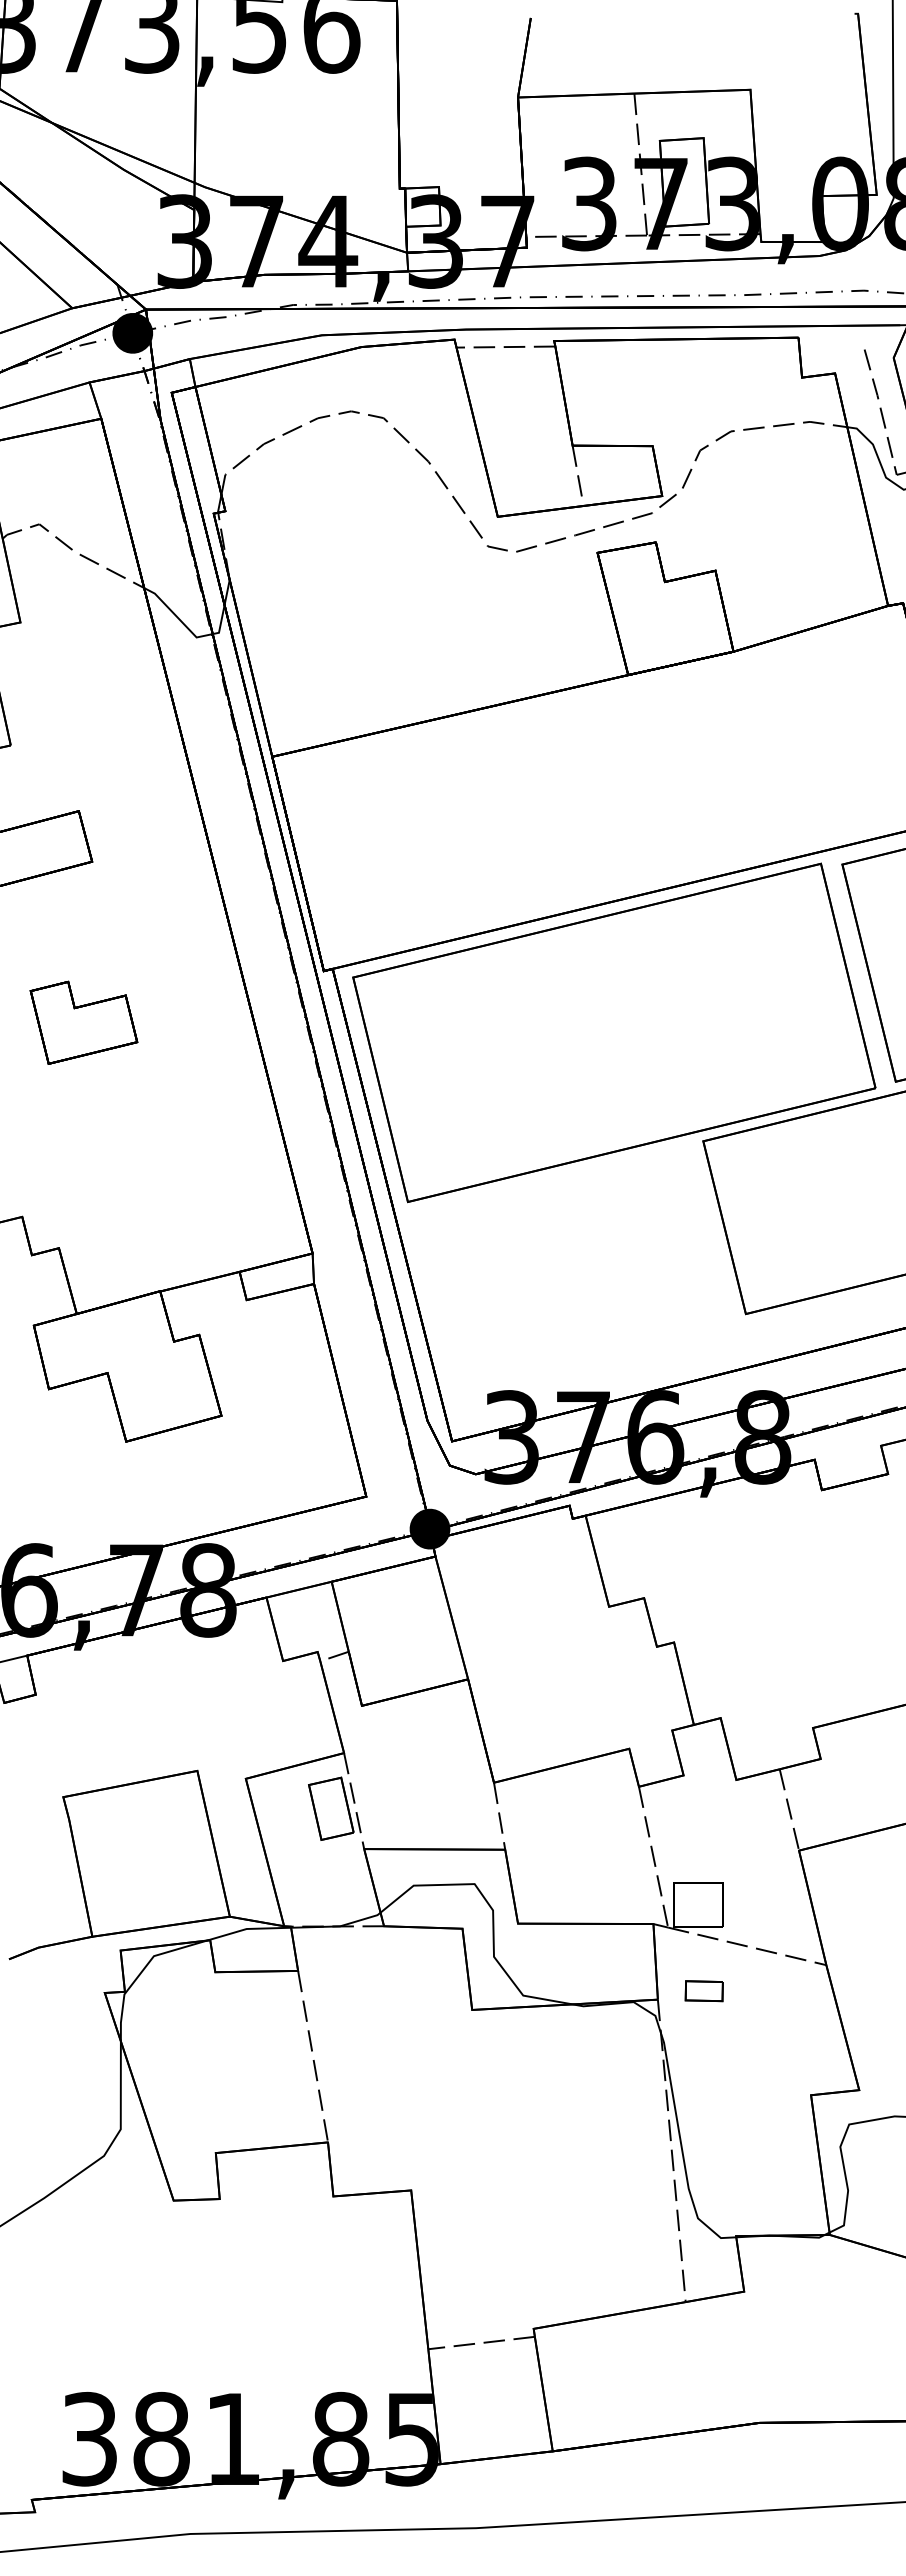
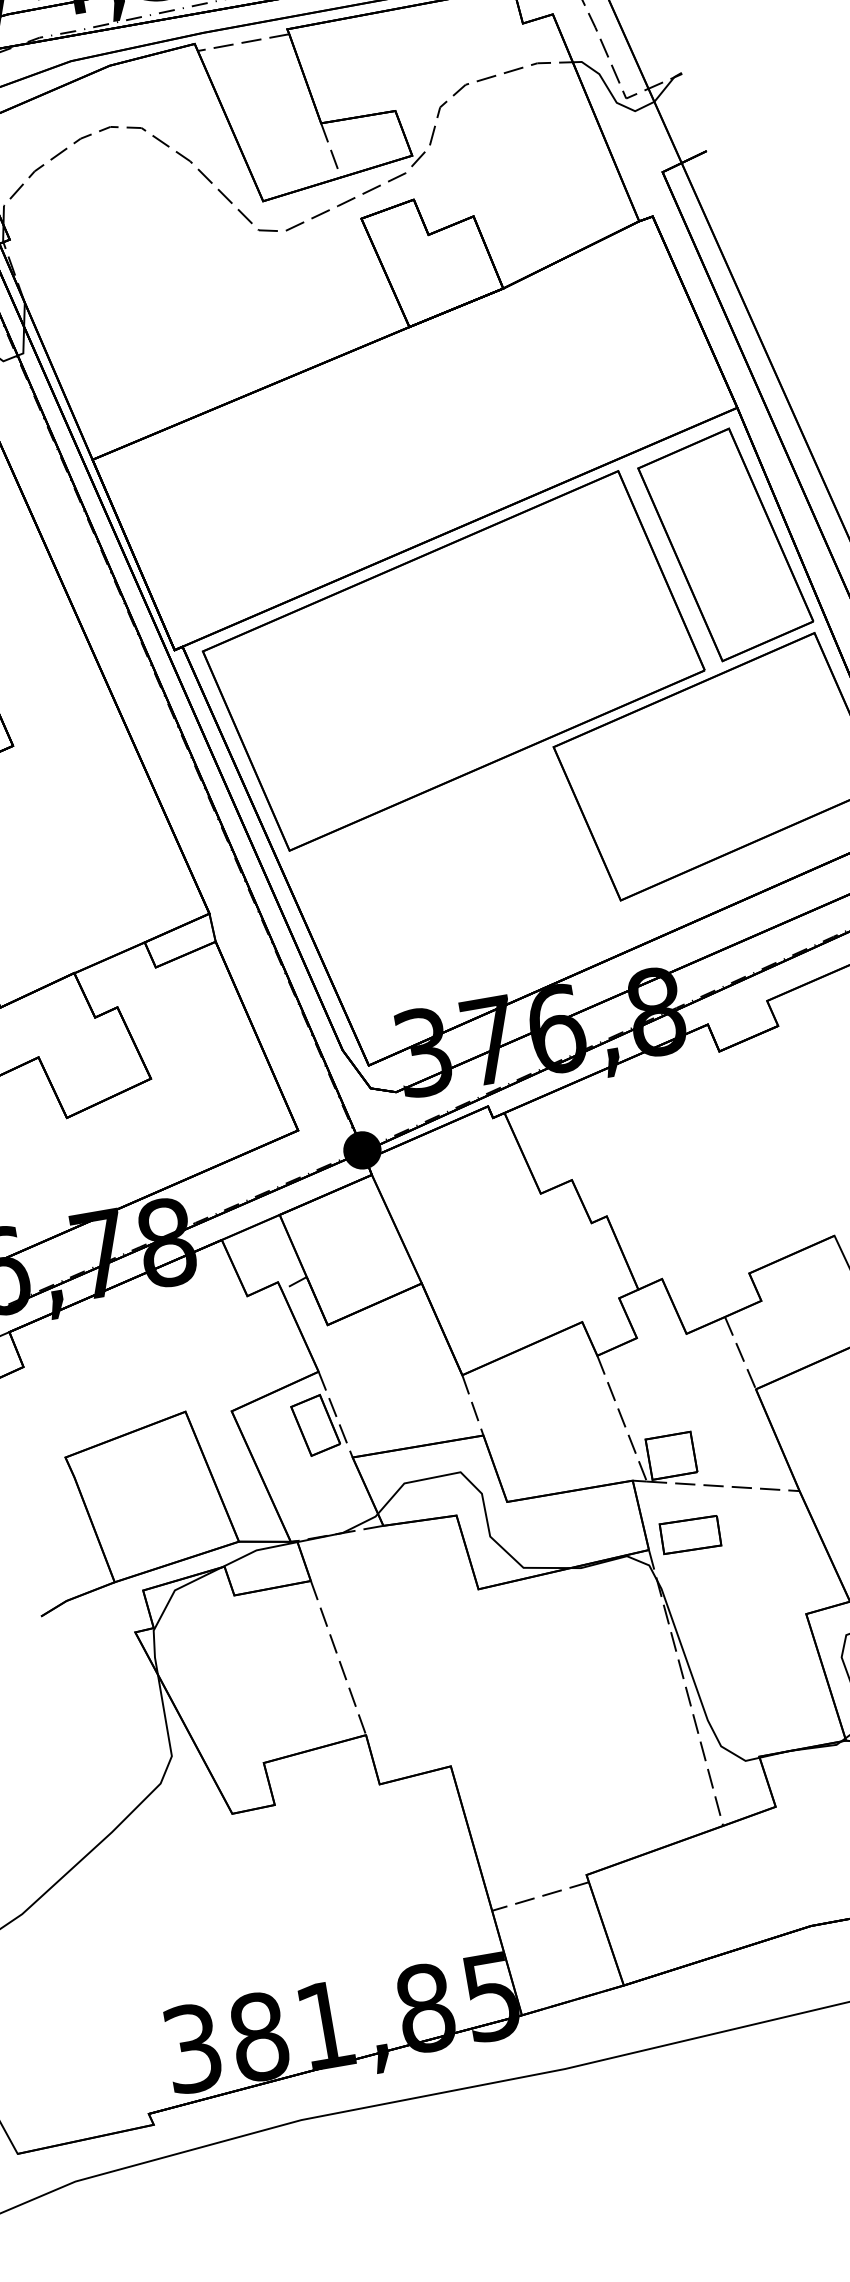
part: (704, 1990) -> (690, 1534), size x1.67

